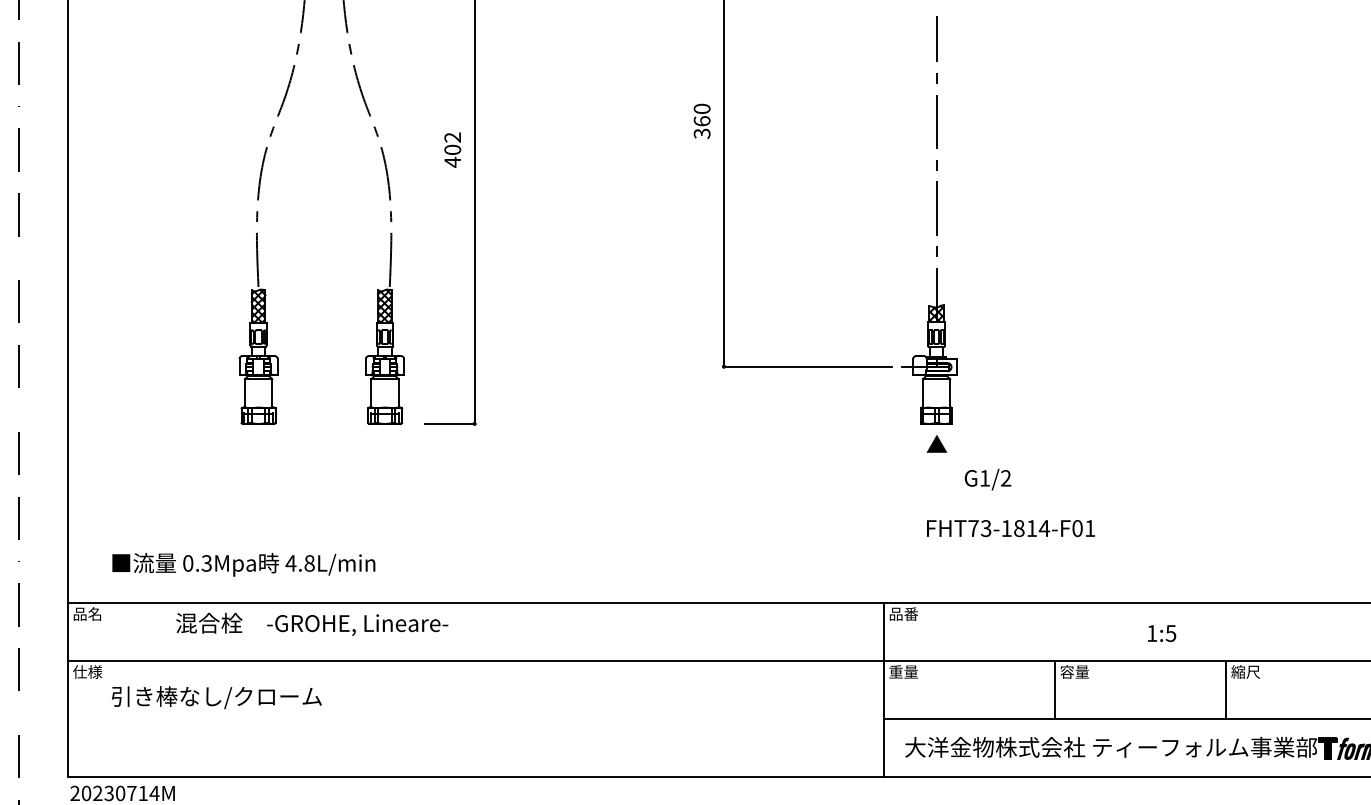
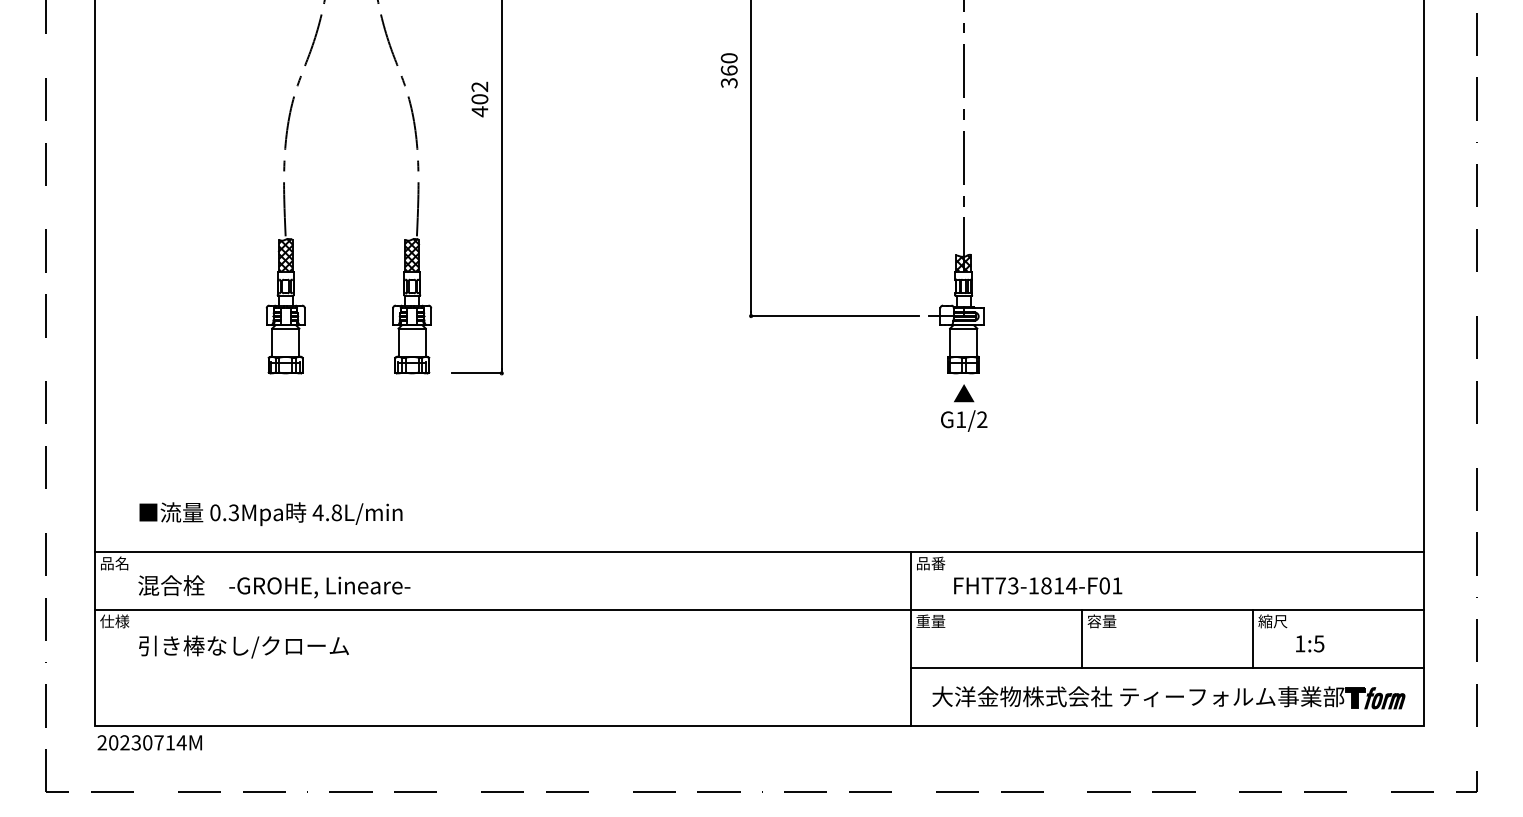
text: (988, 479) -> (964, 420), moved
text: (1011, 528) -> (1038, 585), moved
text: (312, 624) -> (274, 586), moved
text: (1162, 633) -> (1310, 643), moved

